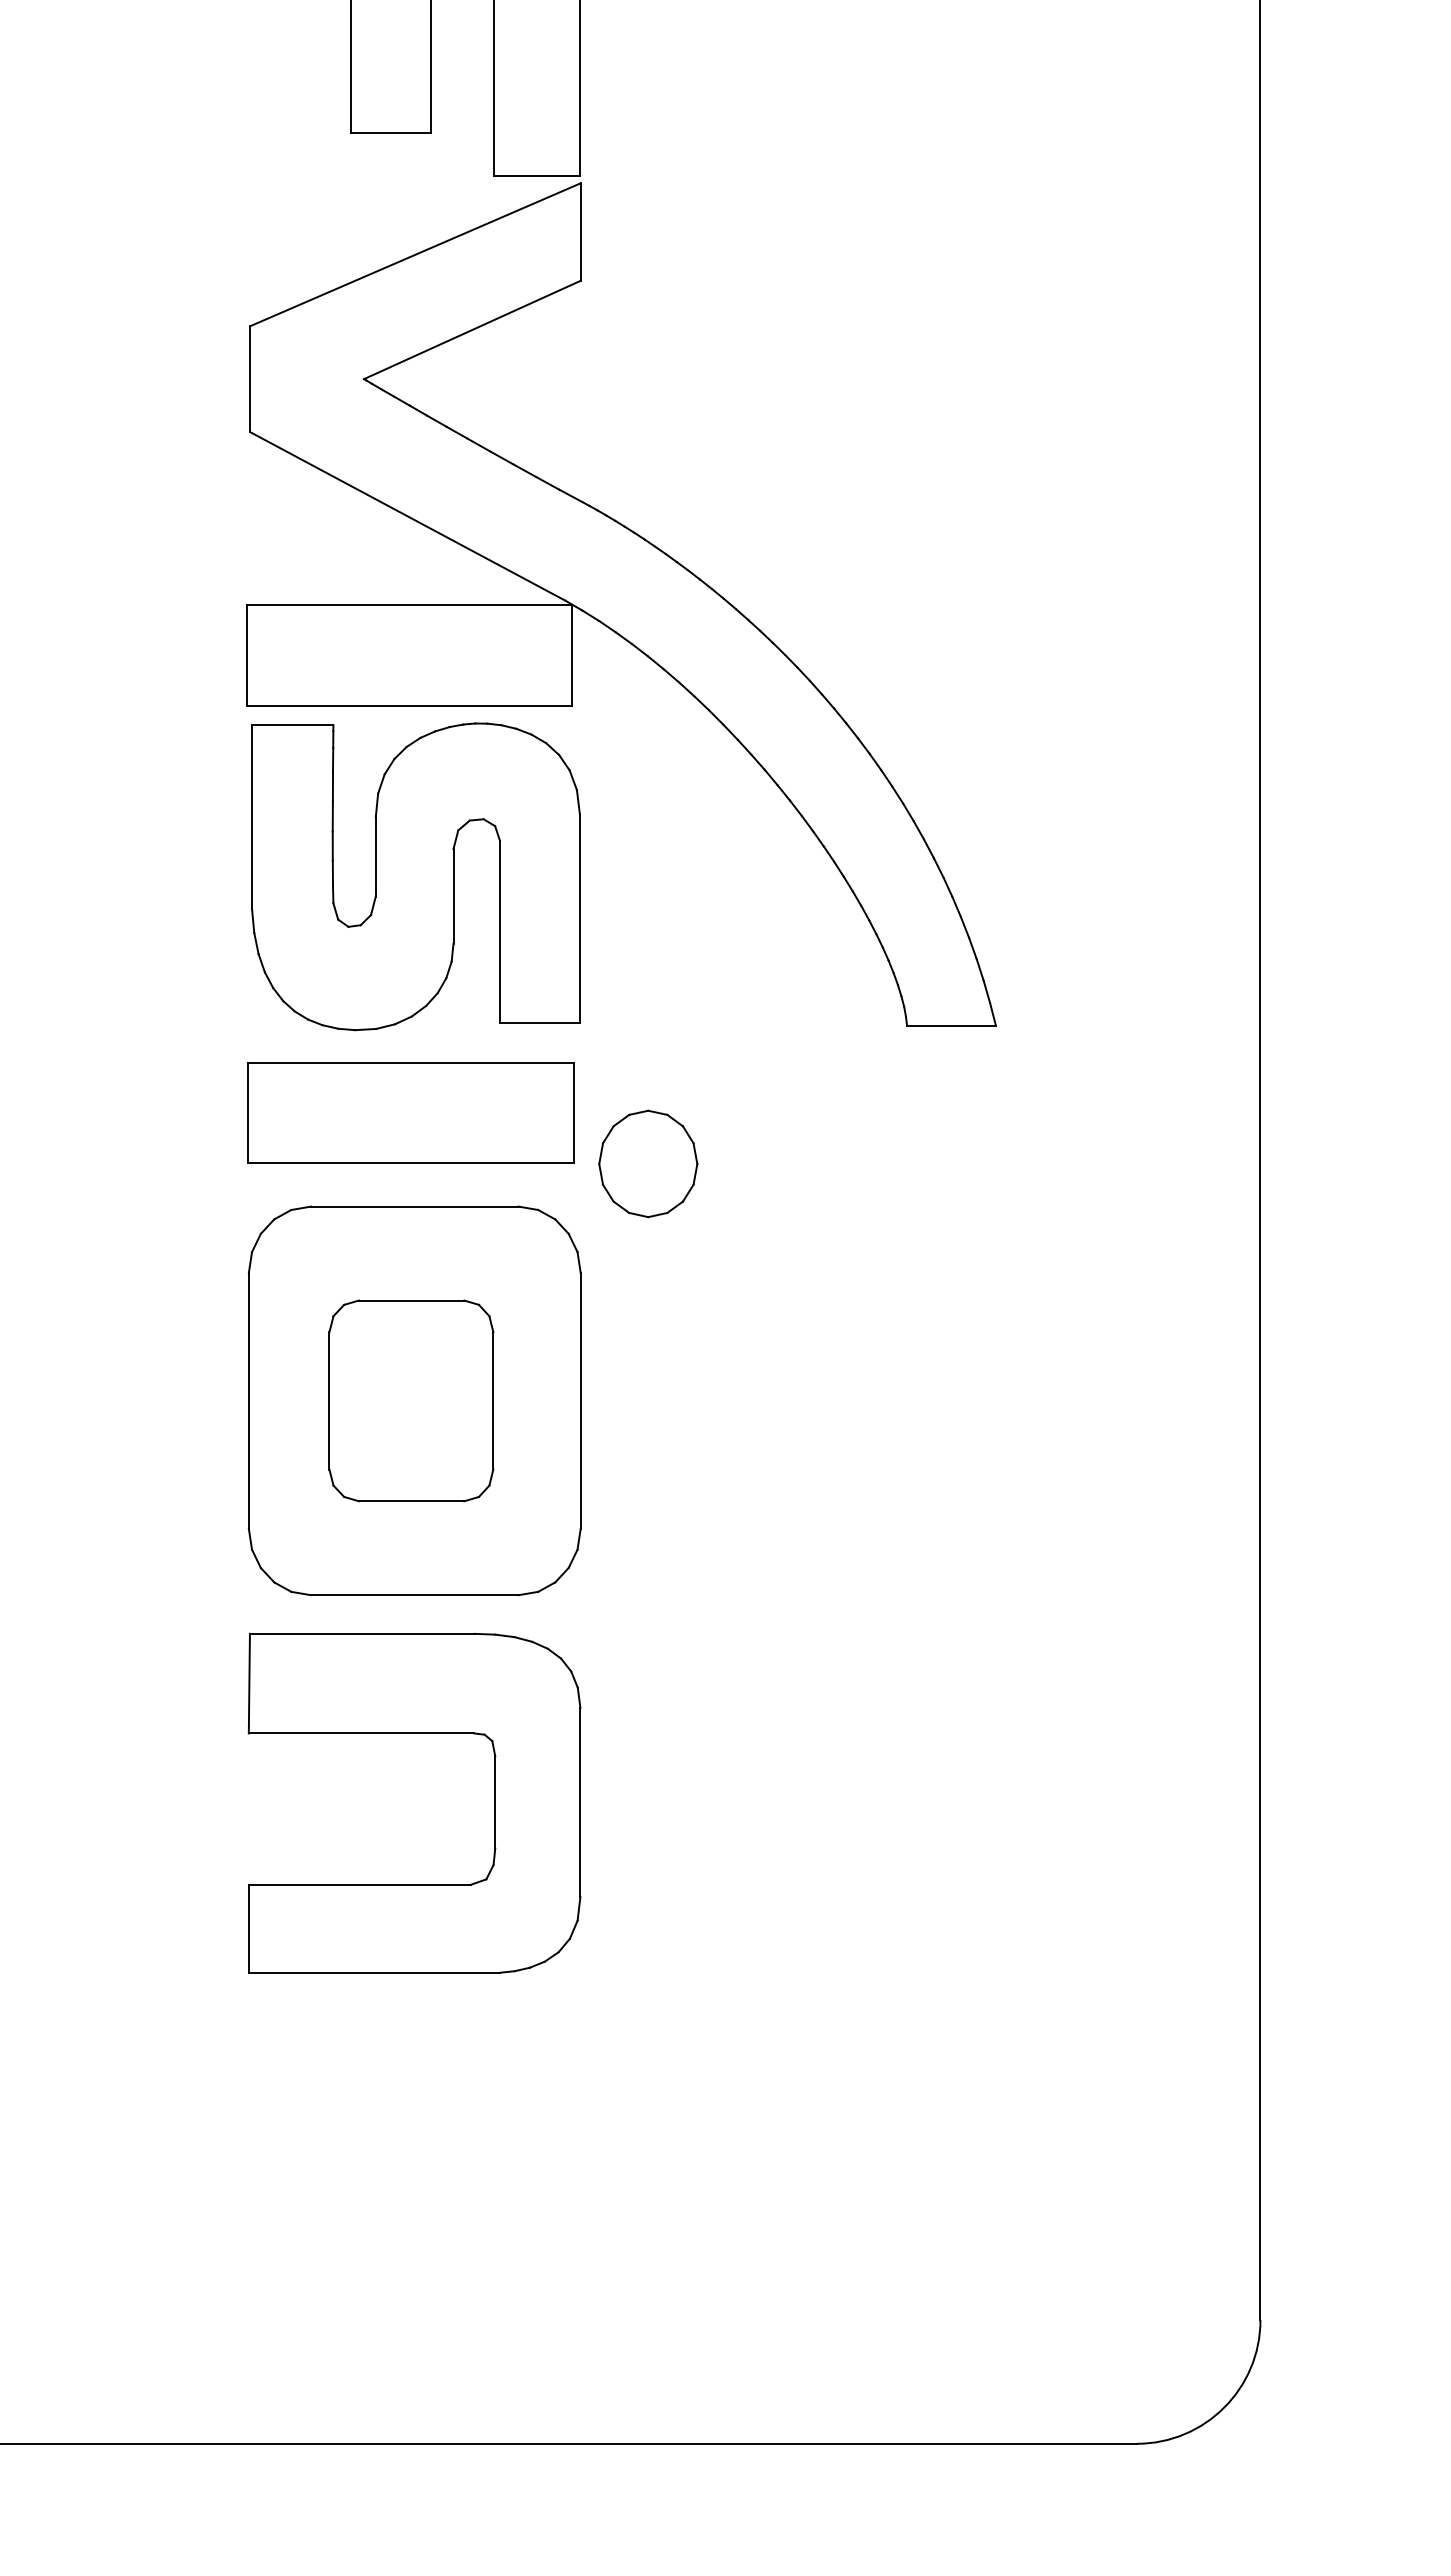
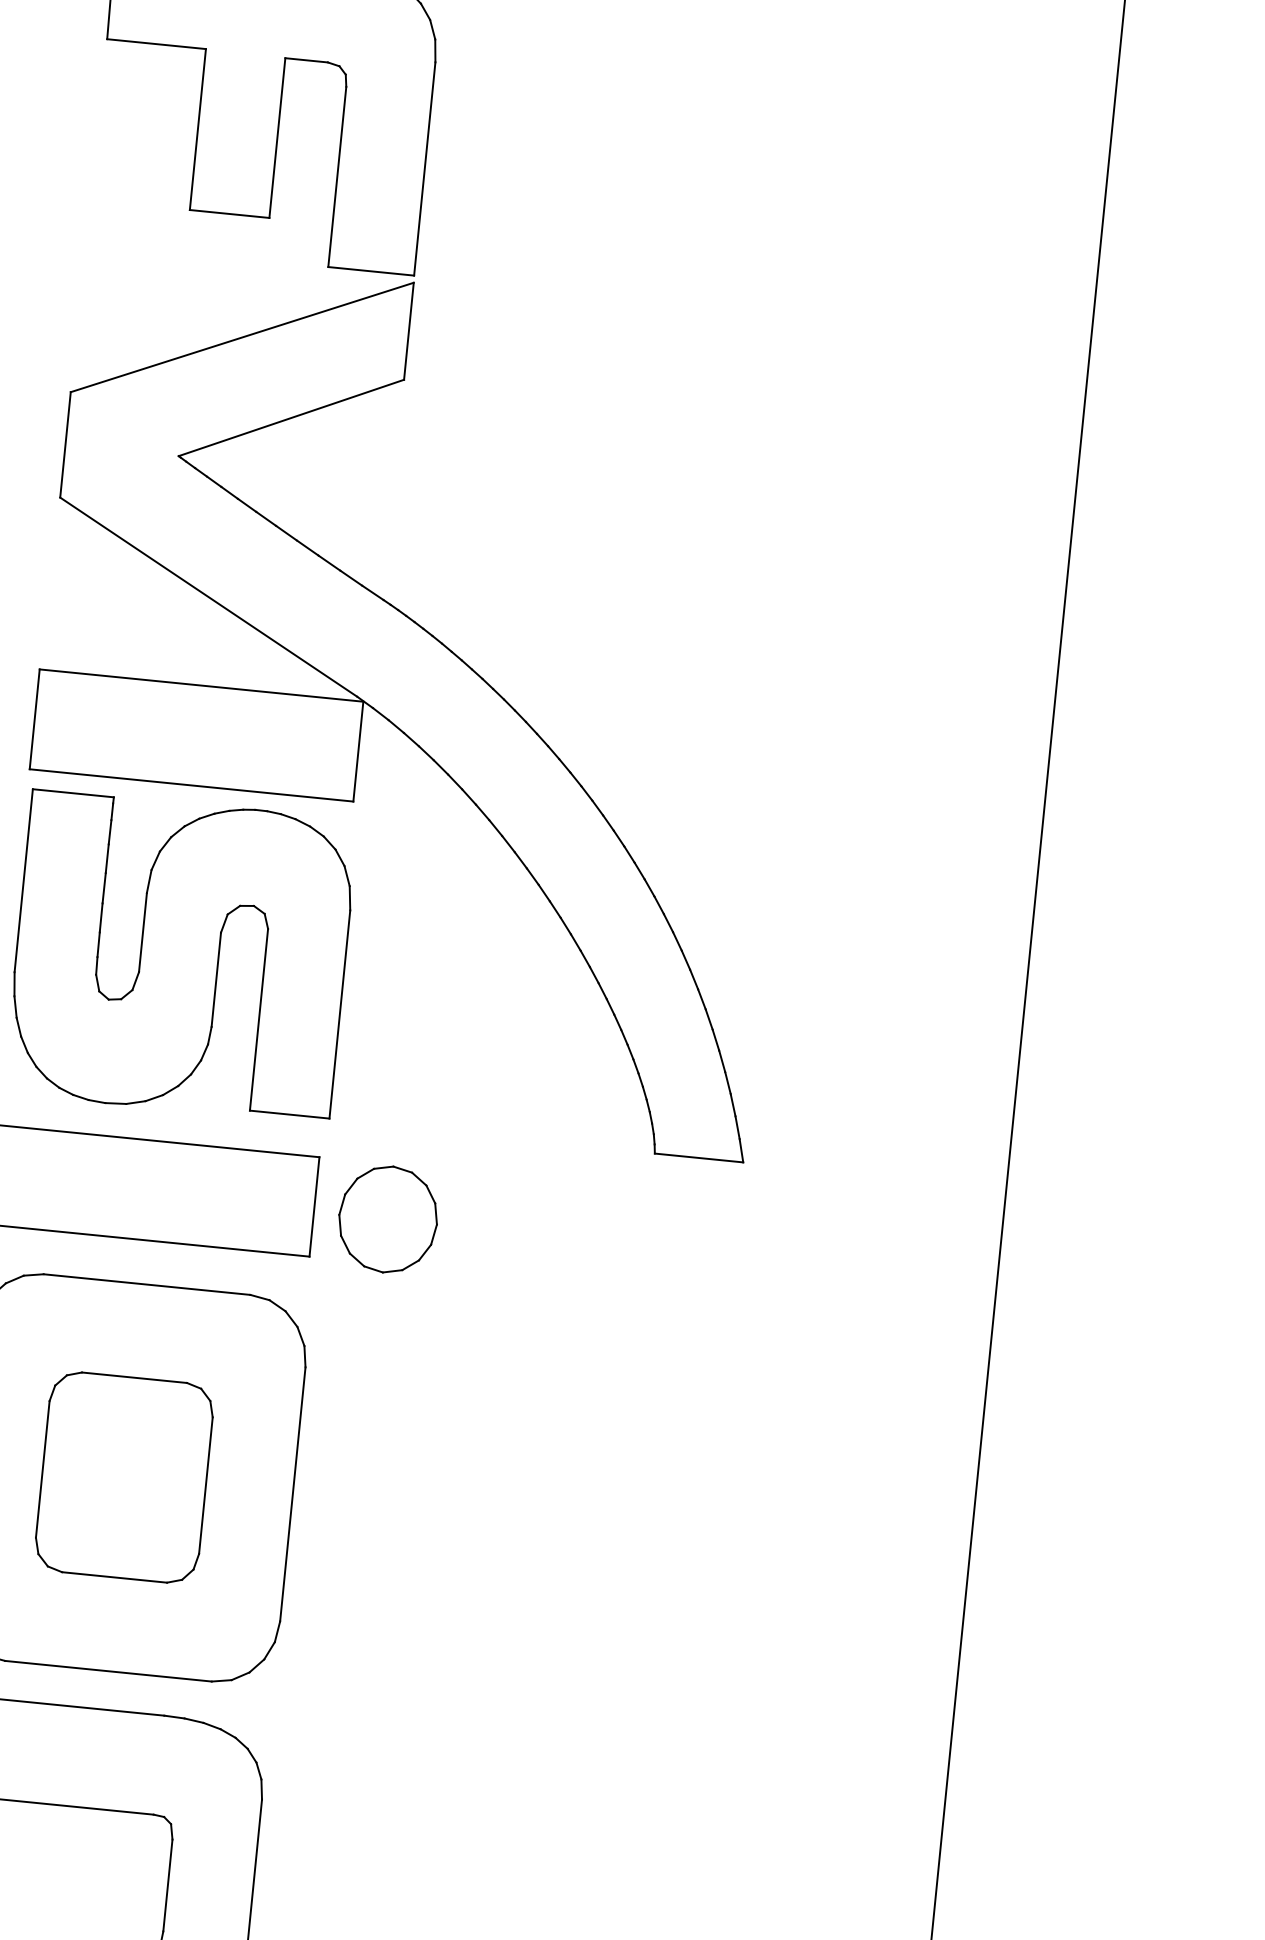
part: (648, 1163) -> (388, 1219), moved

